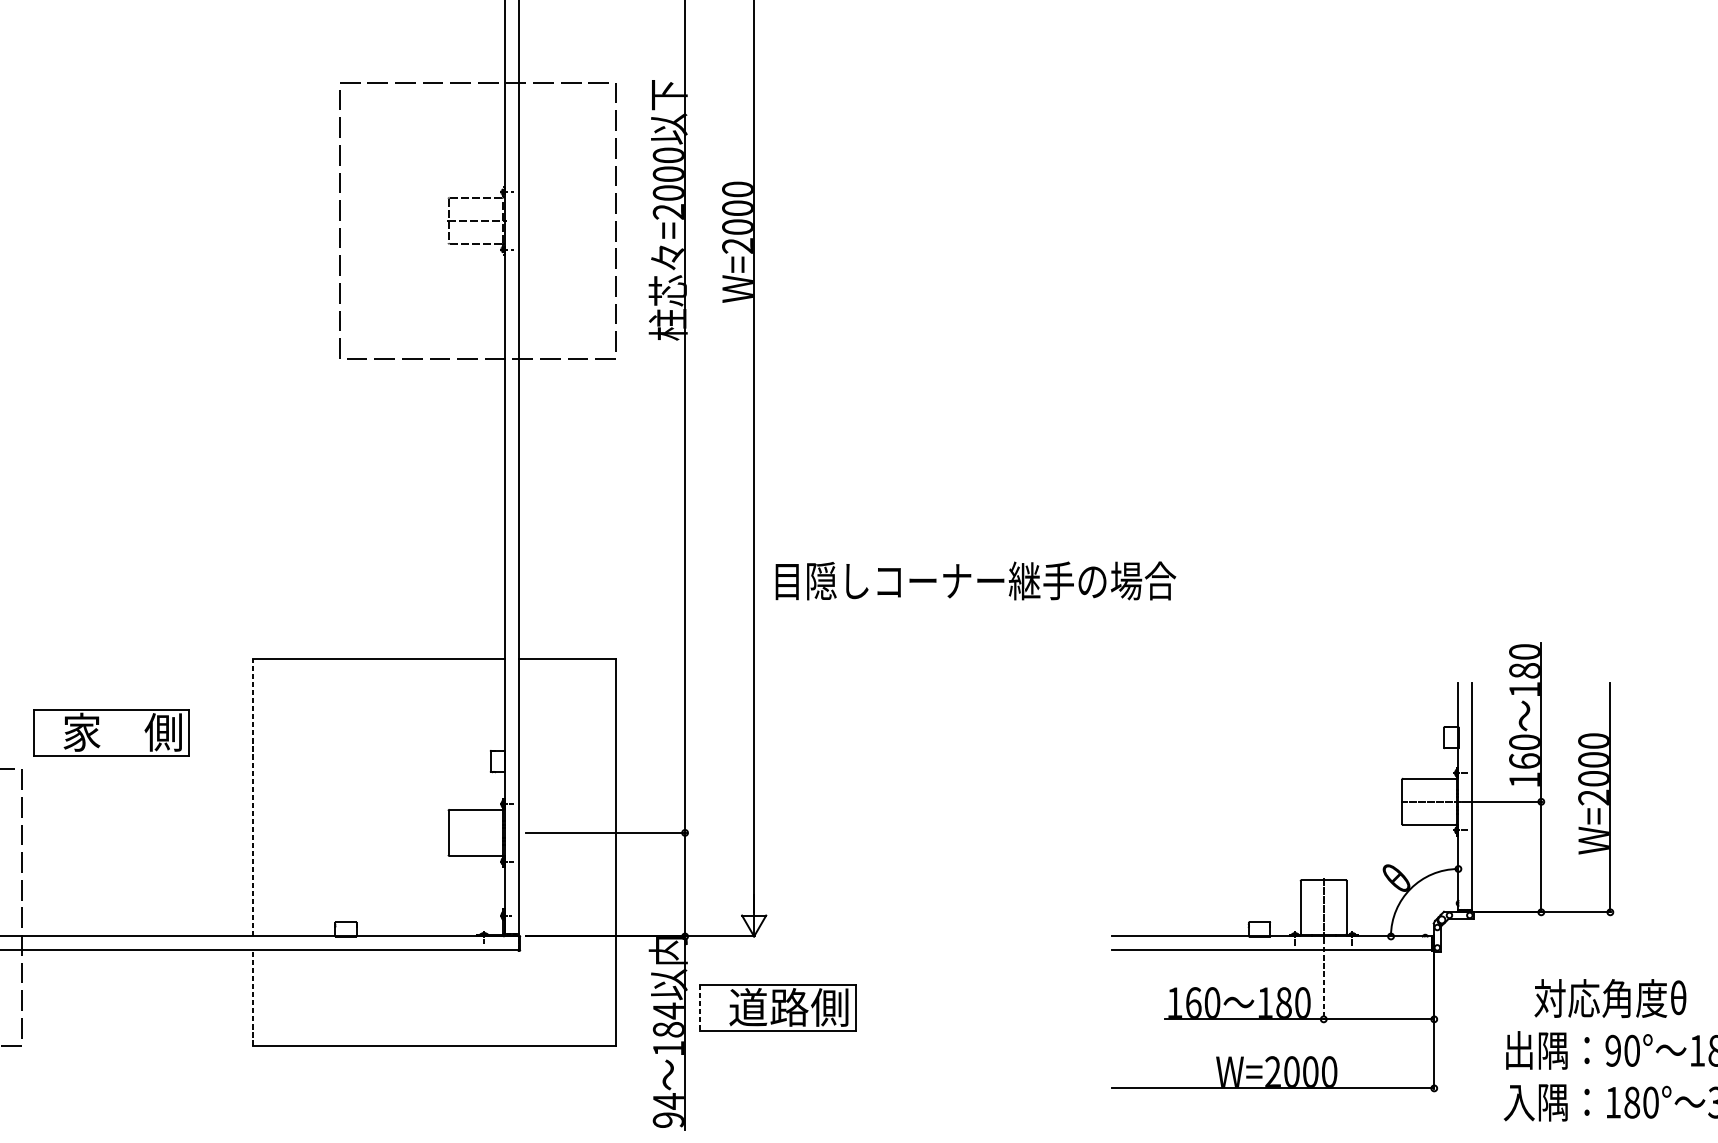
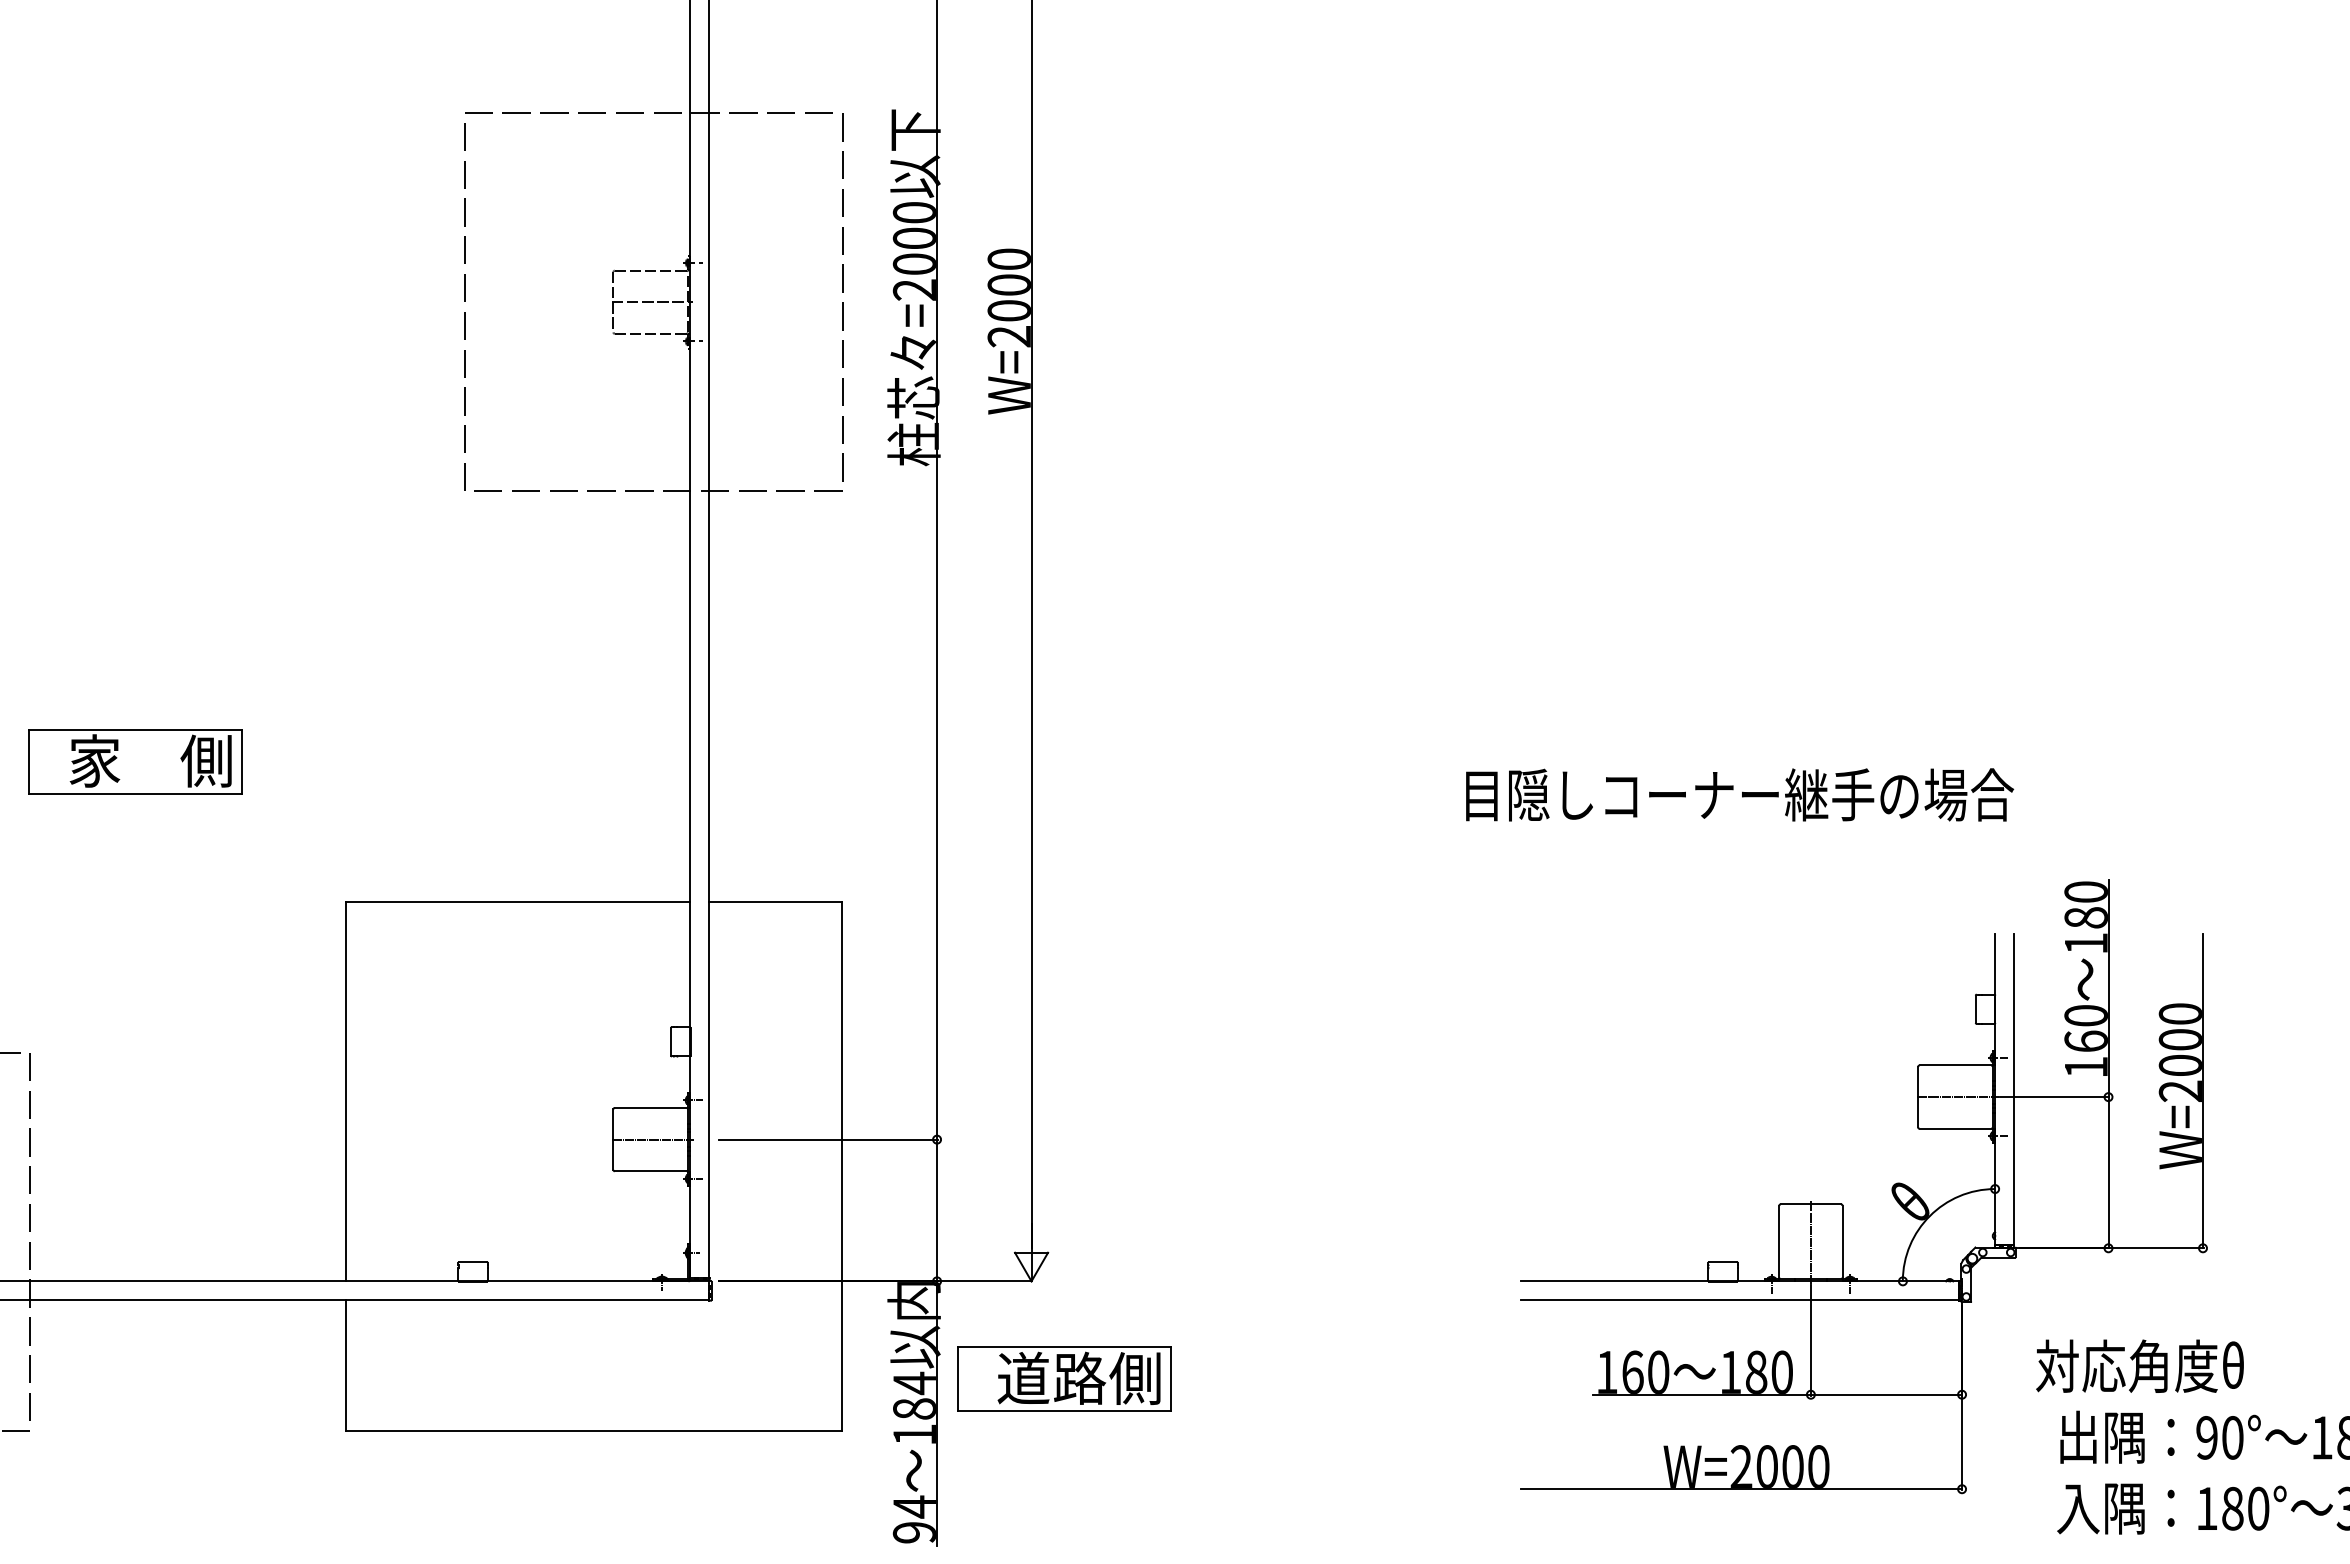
text: (976, 580) -> (1740, 794), moved
part: (111, 732) -> (135, 761), moved
line: (253, 797) -> (346, 1091), dashed -> solid
line: (477, 832) -> (652, 1139), added
line: (1323, 979) -> (1810, 1340), dashed -> solid
line: (253, 997) -> (346, 1364), dashed -> solid
text: (1609, 997) -> (2139, 1365), moved
line: (700, 1008) -> (957, 1379), dashed -> solid

